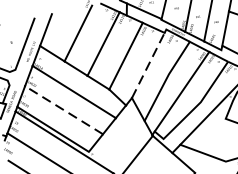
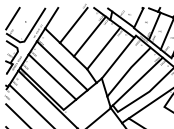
line: (148, 64) -> (118, 57), dashed -> solid
line: (64, 110) -> (52, 77), dashed -> solid

